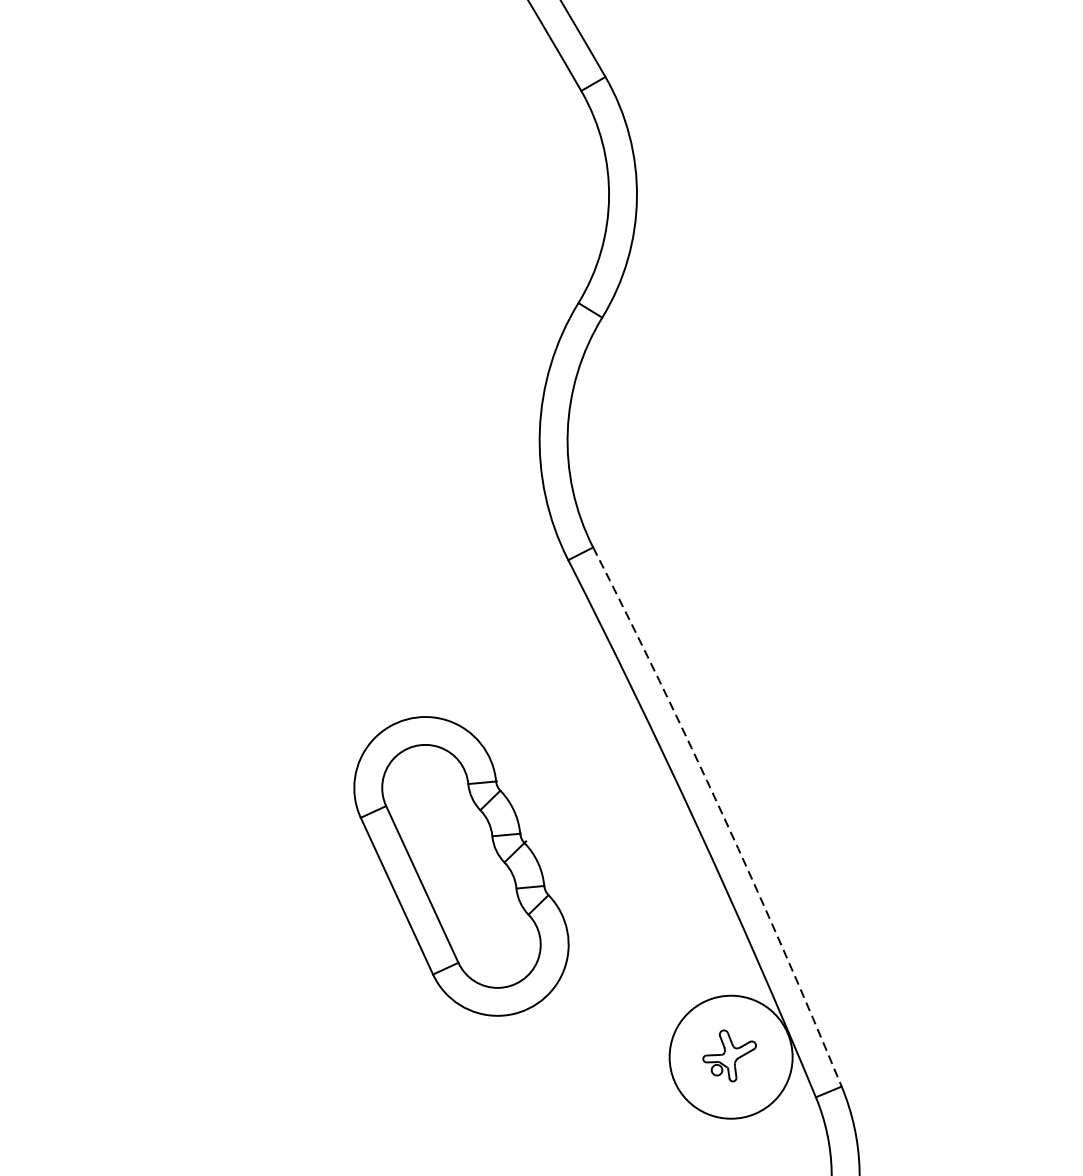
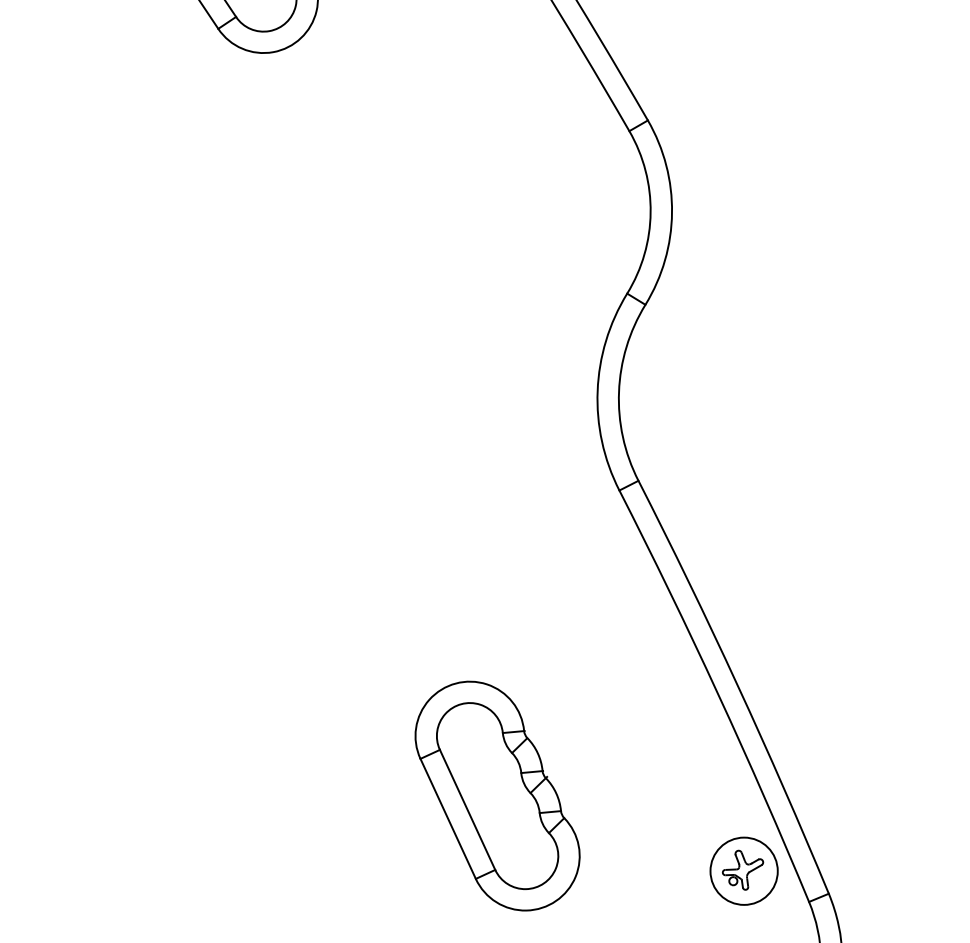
arc: (722, 814) -> (737, 685), dashed -> solid
part: (461, 865) -> (497, 795), moved
circle: (730, 1056) -> (743, 870), size x0.71

